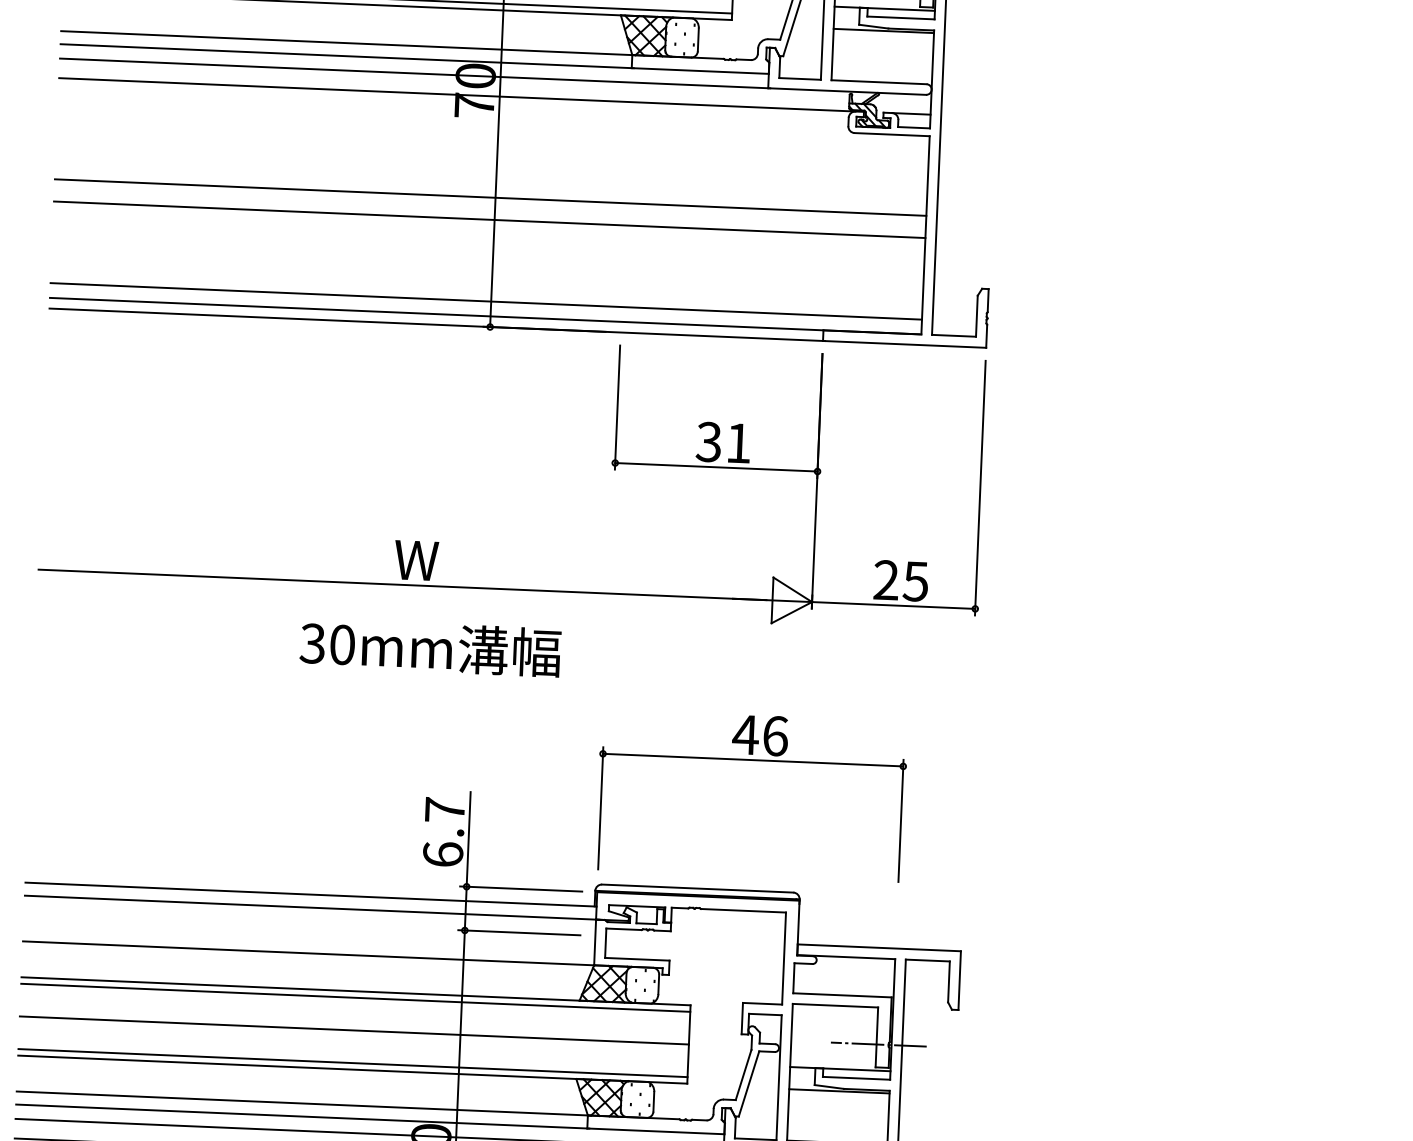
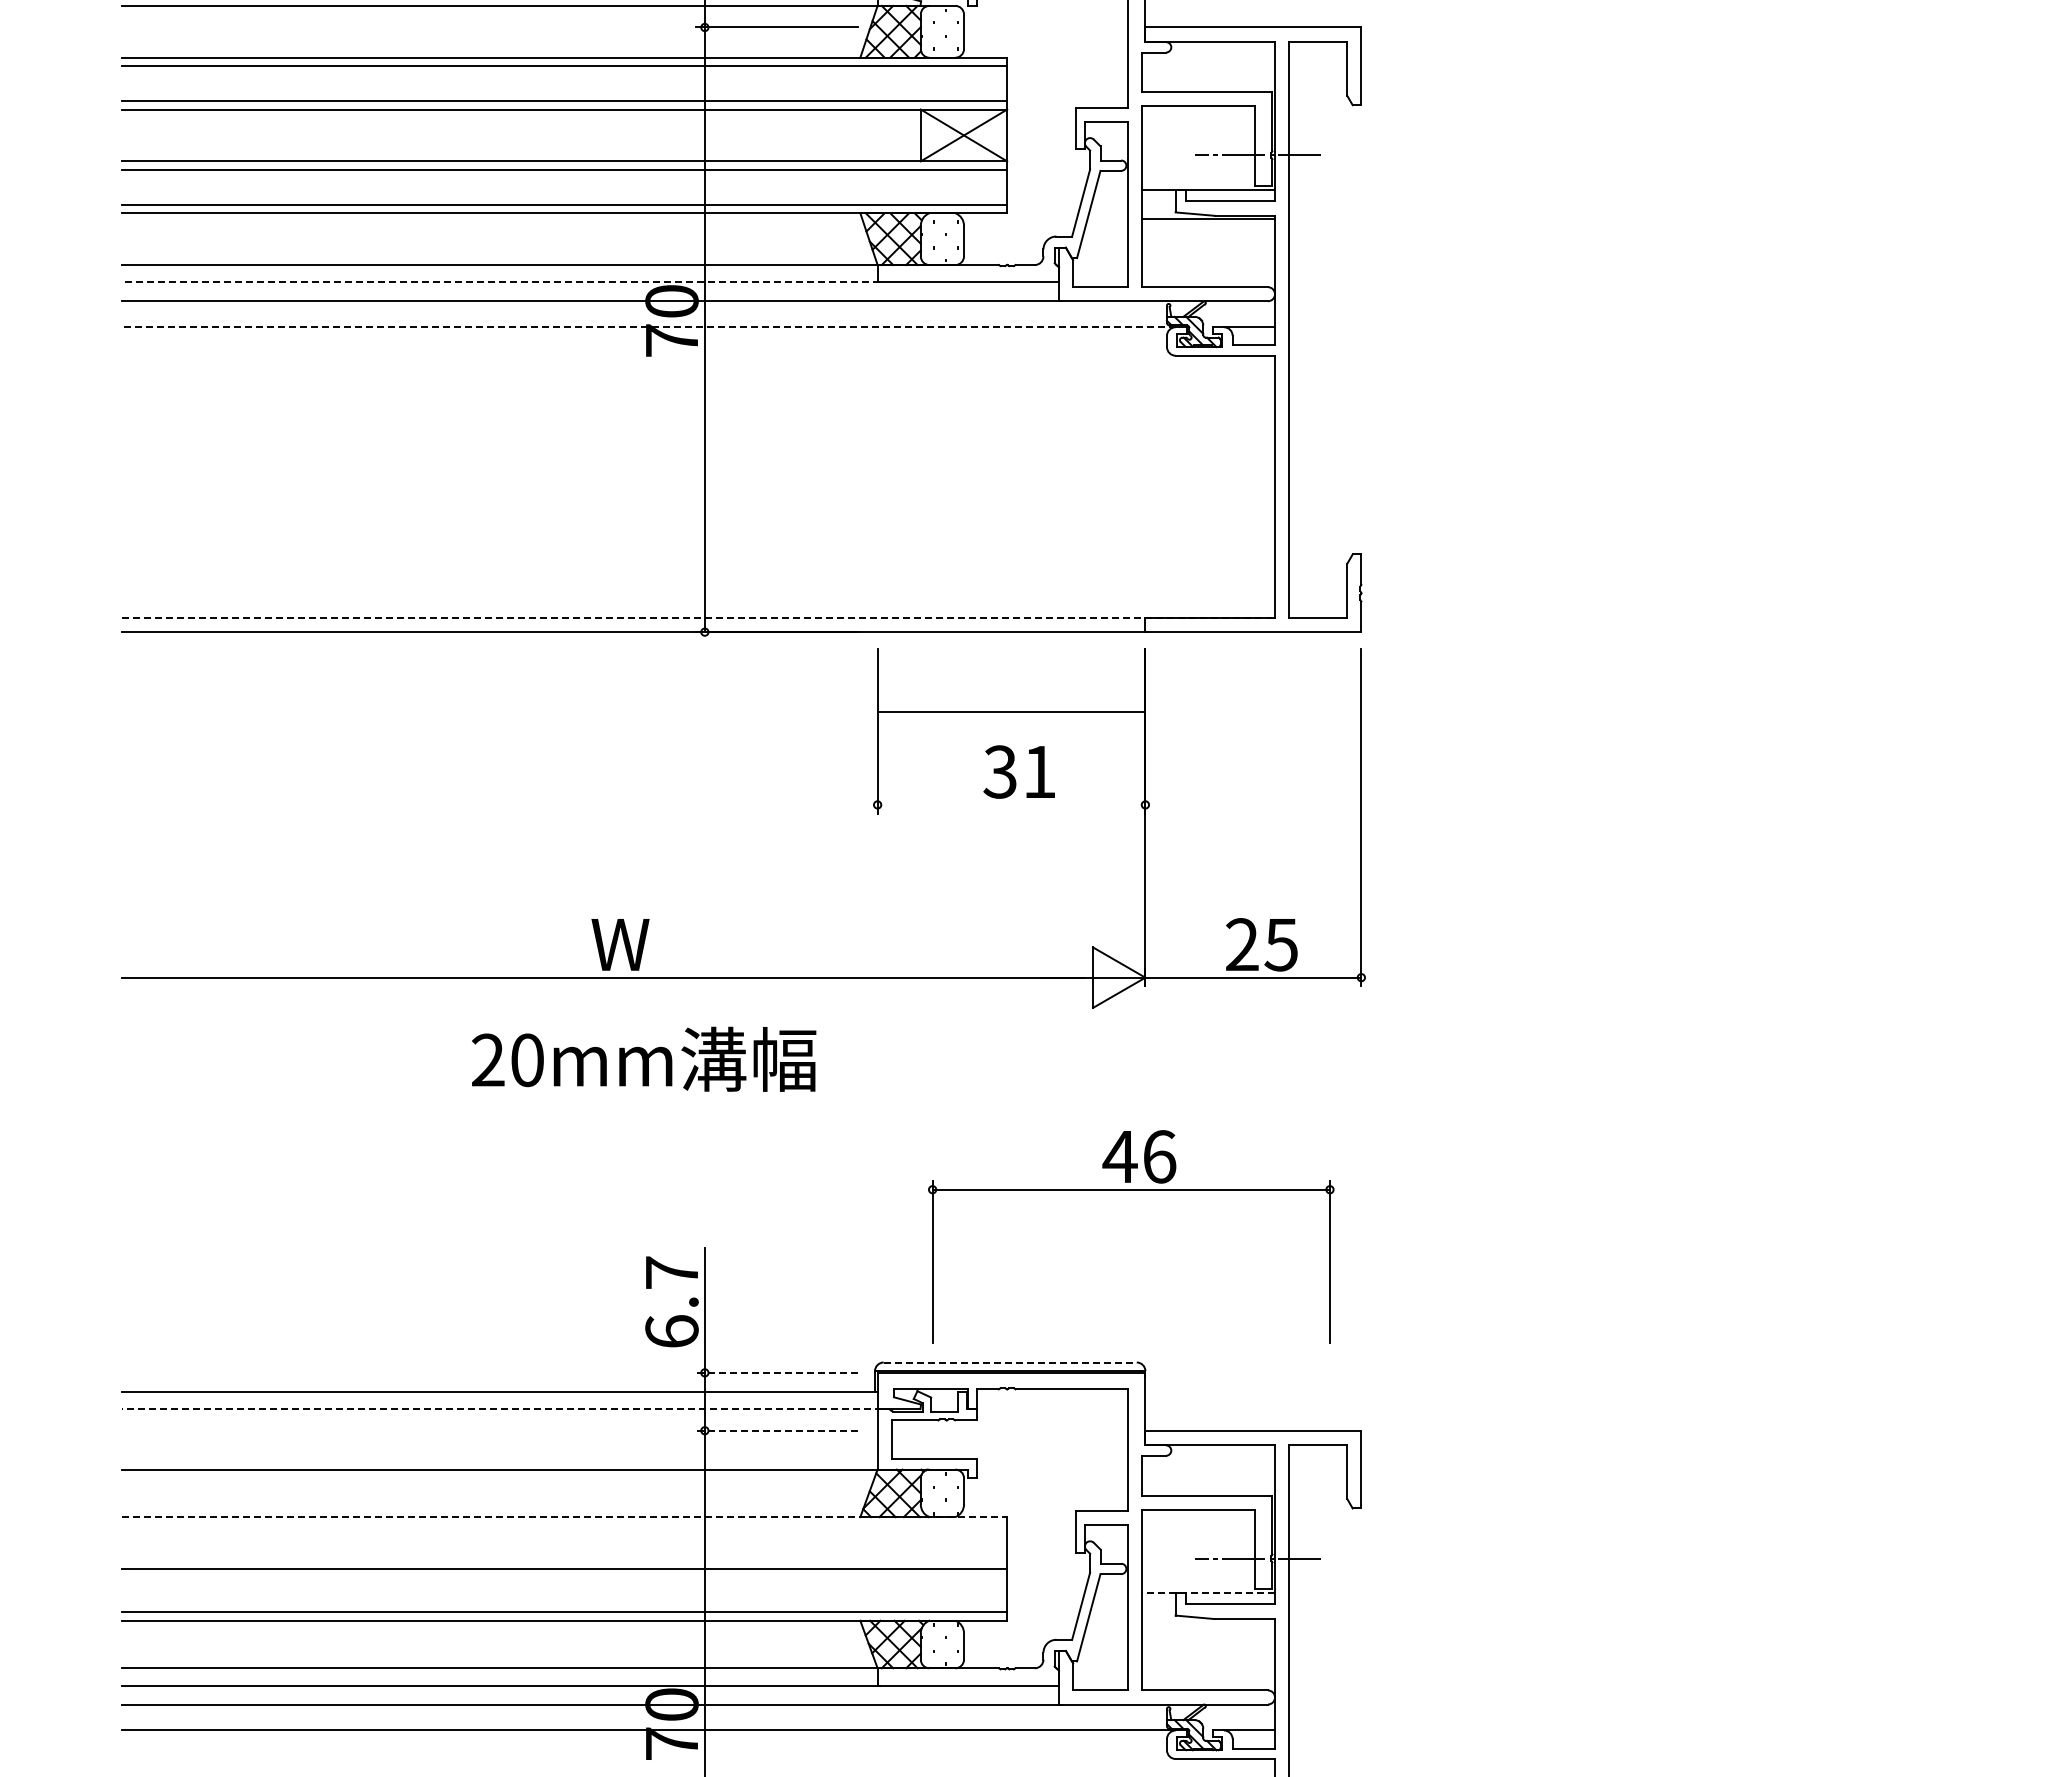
line: (346, 56) -> (500, 282), solid -> dashed
line: (457, 95) -> (648, 327), solid -> dashed
line: (489, 197) -> (697, 461), removed
line: (489, 219) -> (697, 490), removed
line: (485, 301) -> (697, 598), removed
line: (485, 316) -> (697, 618), solid -> dashed
line: (716, 466) -> (1011, 711), moved
text: (312, 643) -> (487, 1060), 30mm -> 20mm
part: (753, 760) -> (1131, 1190), moved
line: (521, 888) -> (777, 1372), solid -> dashed
line: (697, 888) -> (1010, 1362), solid -> dashed
line: (311, 907) -> (501, 1409), solid -> dashed
line: (519, 932) -> (777, 1430), solid -> dashed
line: (356, 991) -> (564, 1517), solid -> dashed
line: (355, 997) -> (564, 1525), removed
line: (840, 1069) -> (1208, 1593), solid -> dashed
line: (839, 1091) -> (1208, 1622), removed

